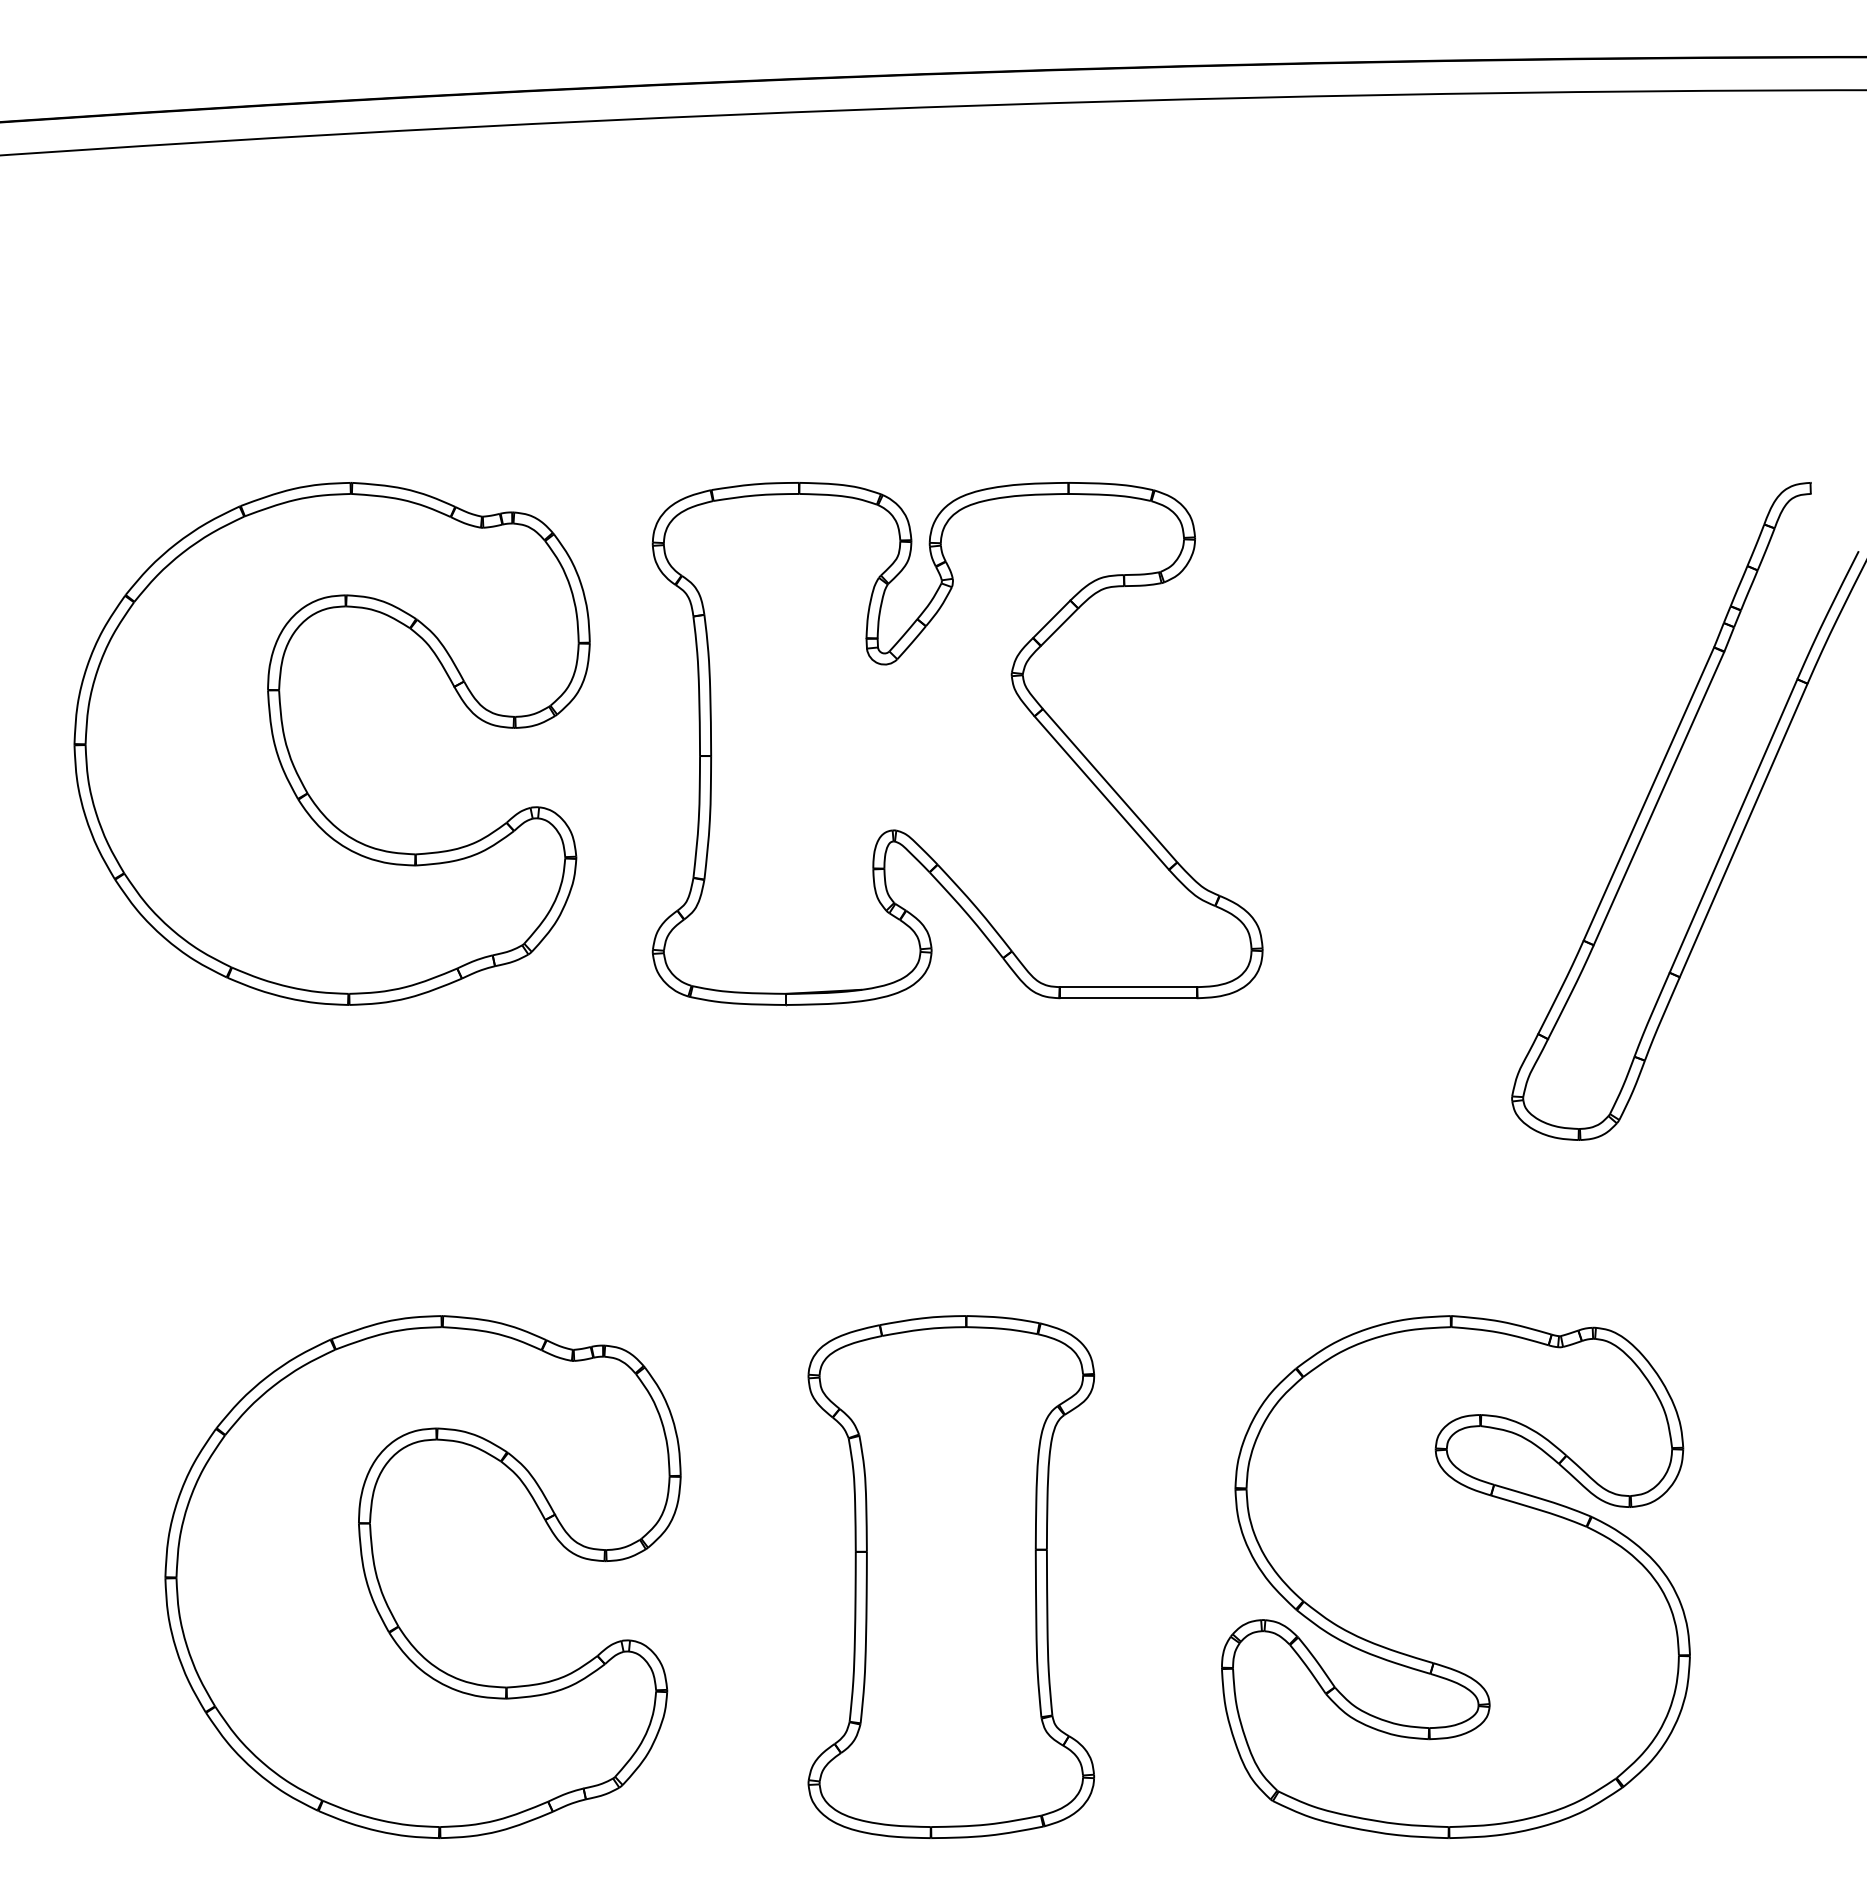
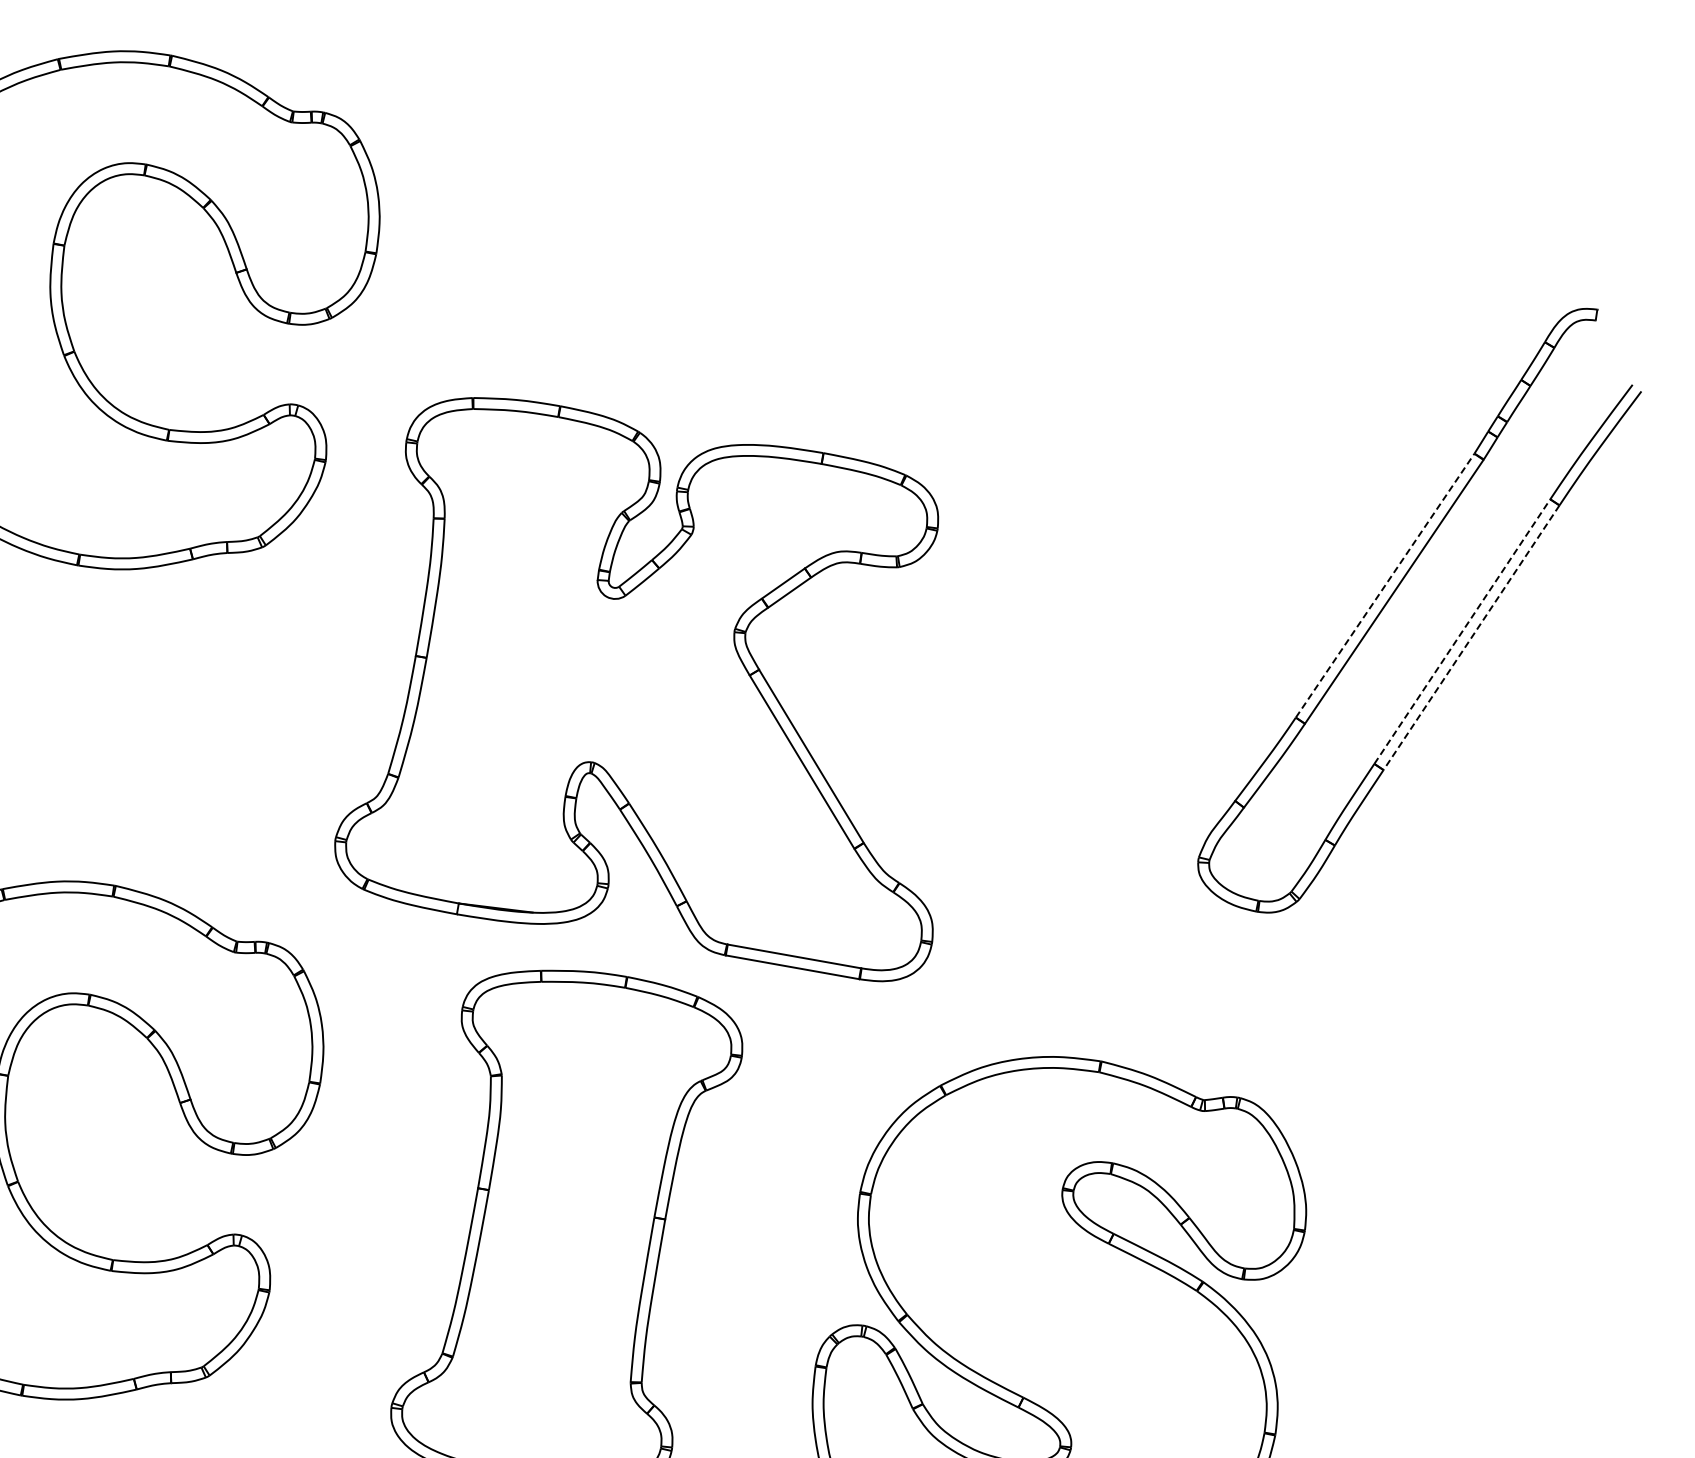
part: (957, 744) -> (669, 689), moved
line: (1649, 793) -> (1385, 585), solid -> dashed
line: (1733, 826) -> (1462, 632), solid -> dashed
line: (1743, 830) -> (1471, 637), solid -> dashed

